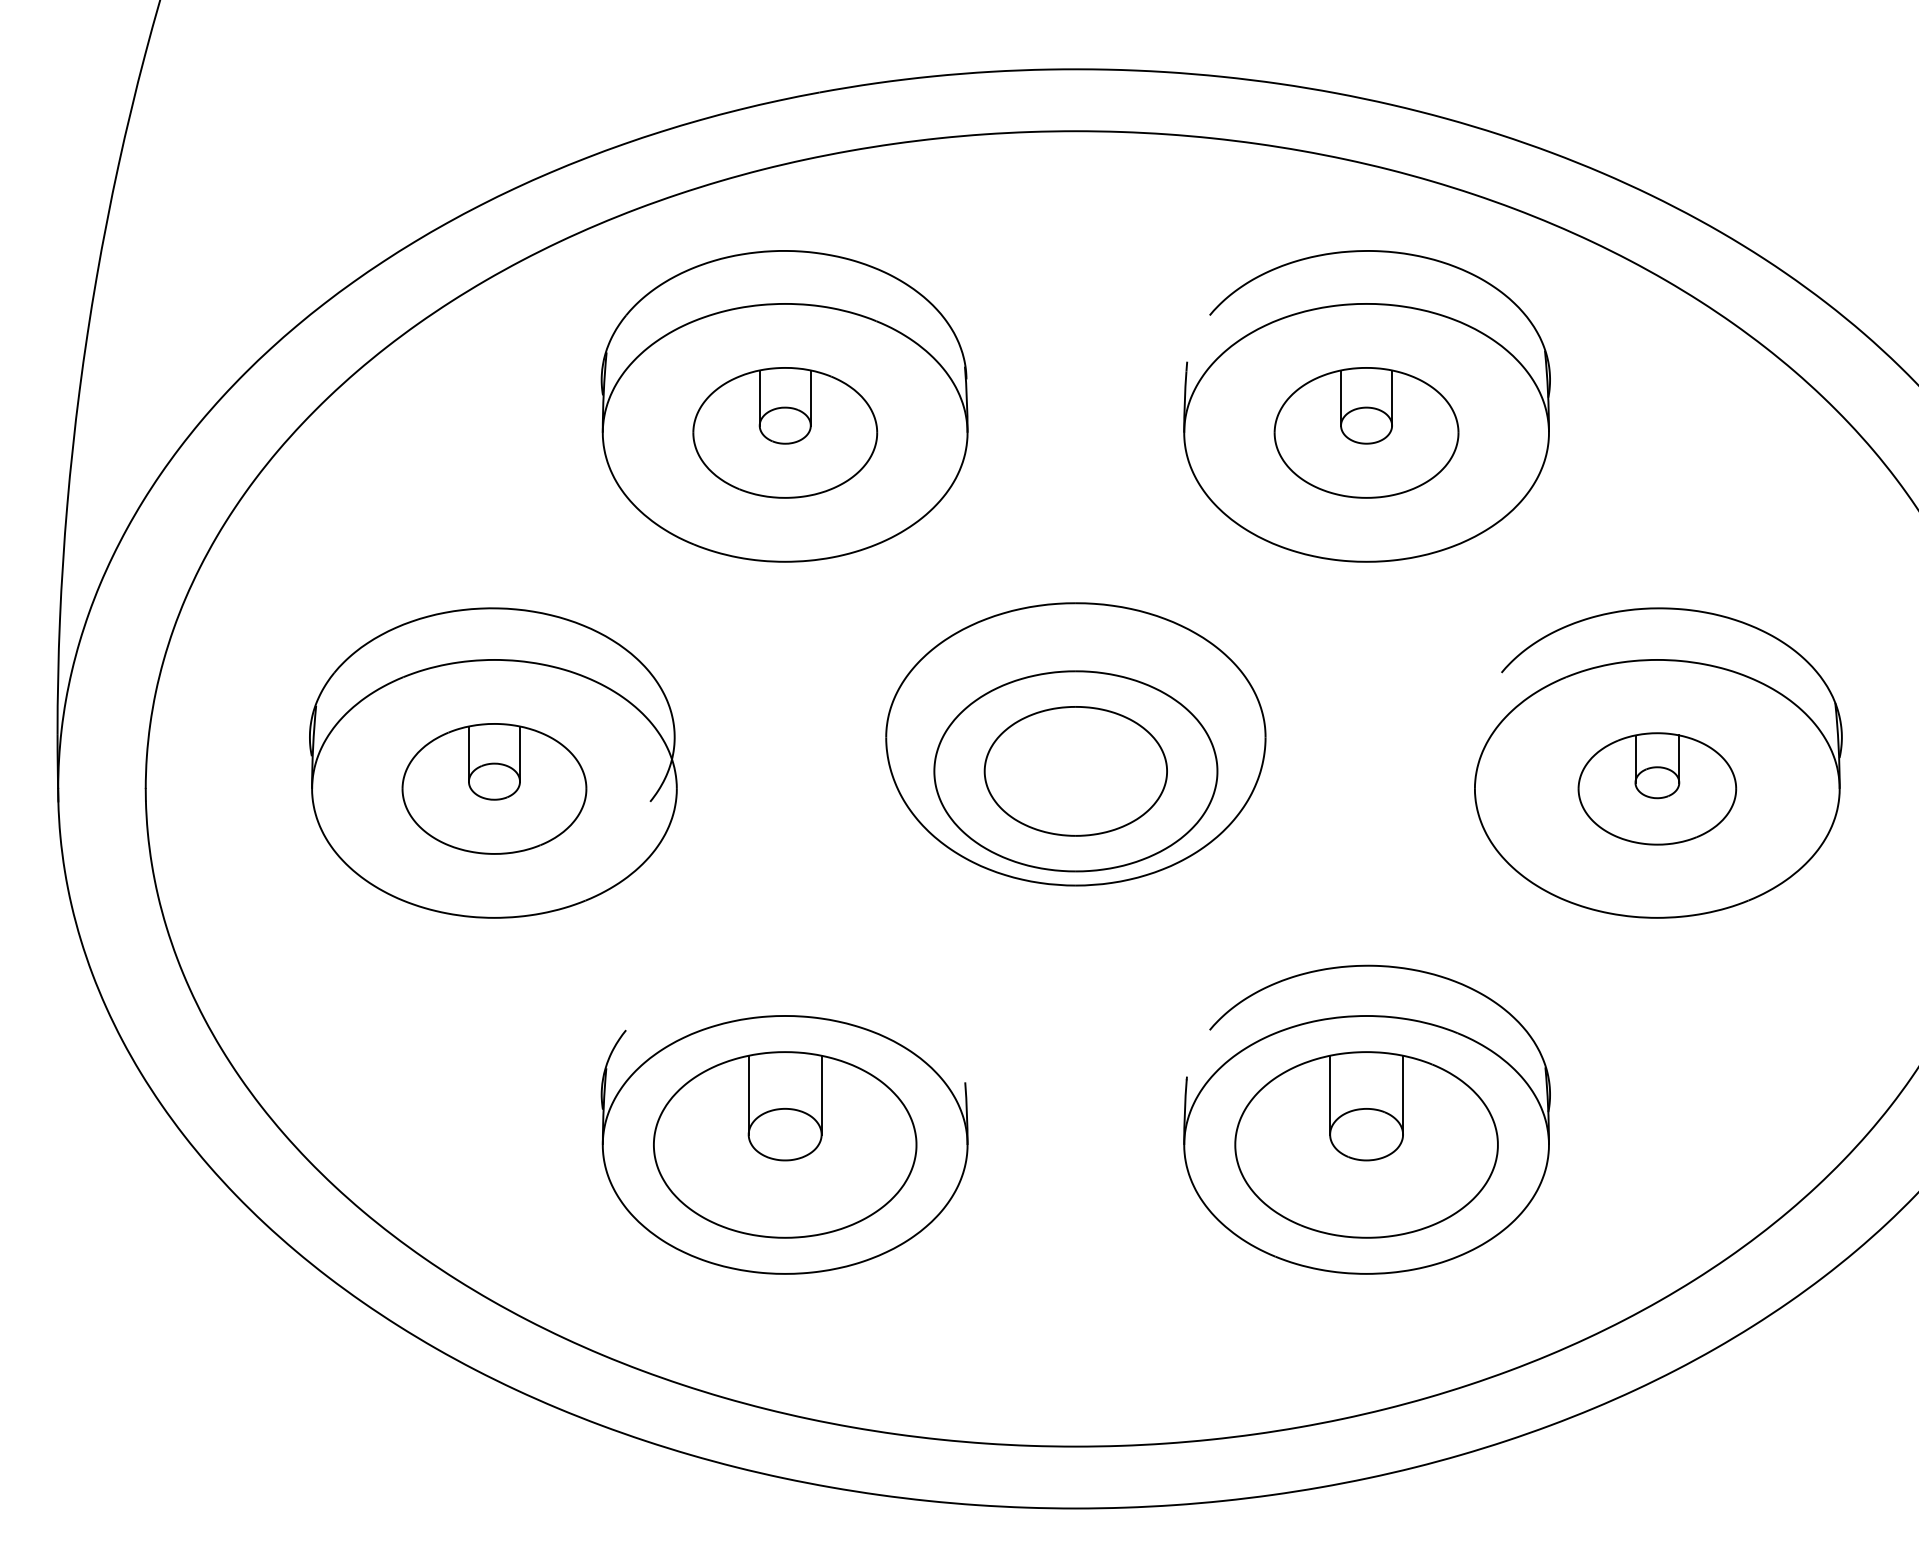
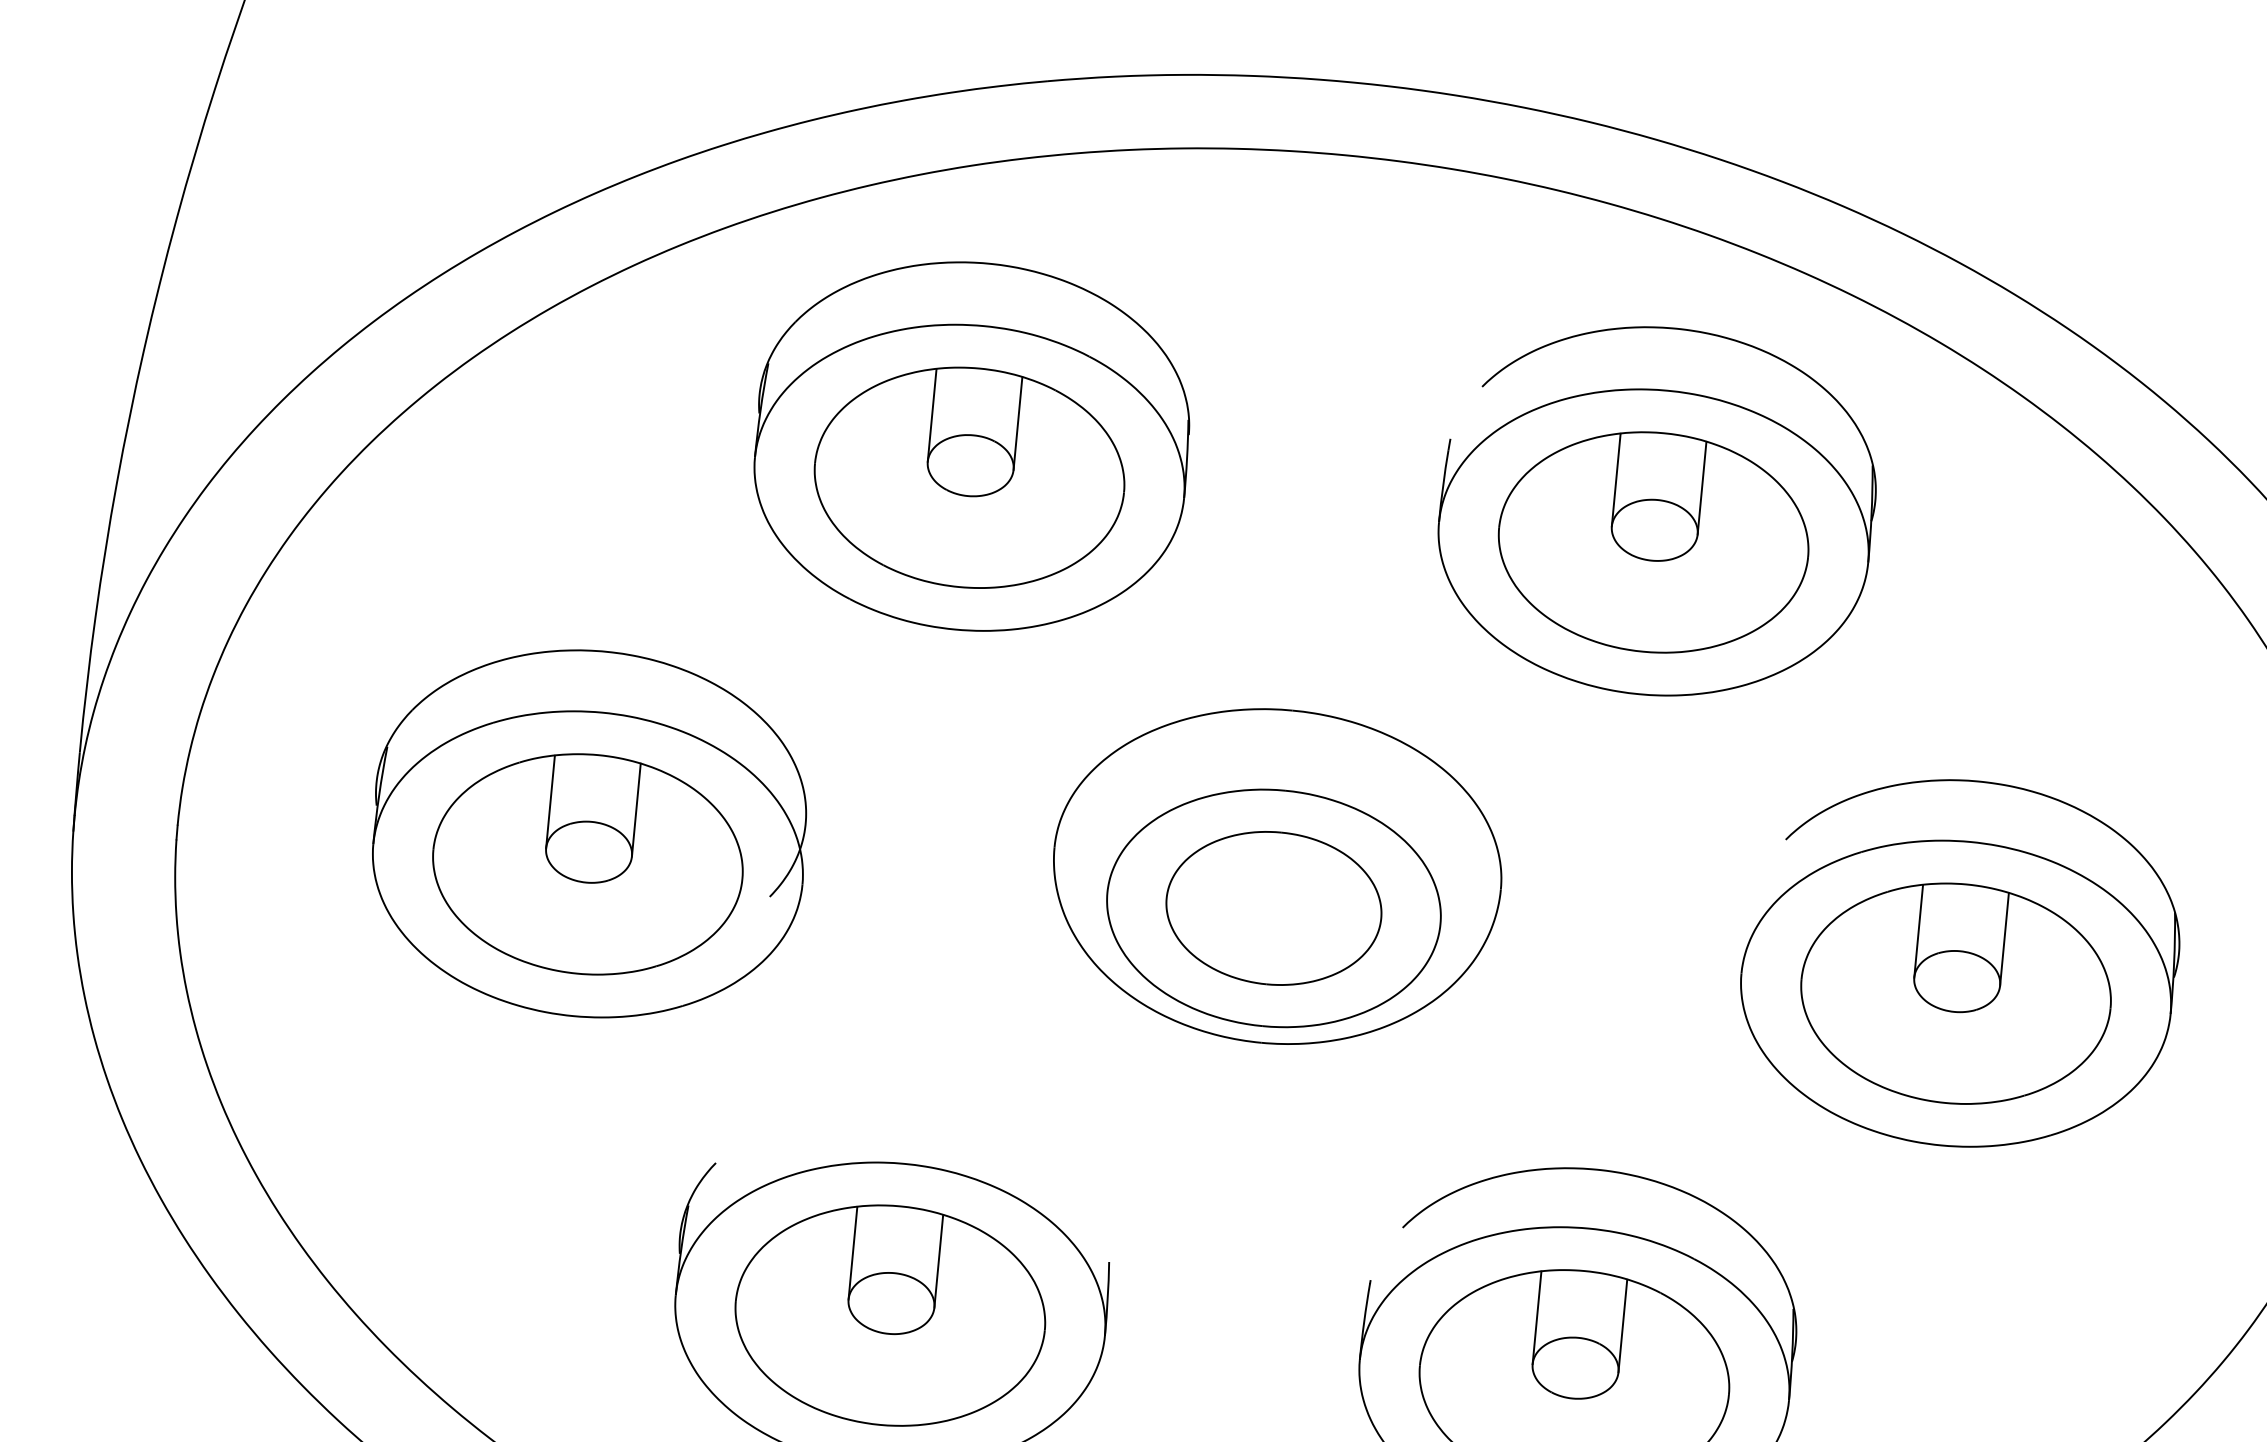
part: (785, 432) -> (969, 477), size x1.43
part: (1366, 432) -> (1653, 542), size x1.43
part: (494, 788) -> (587, 863), size x1.43
part: (1657, 788) -> (1956, 993), size x1.67

